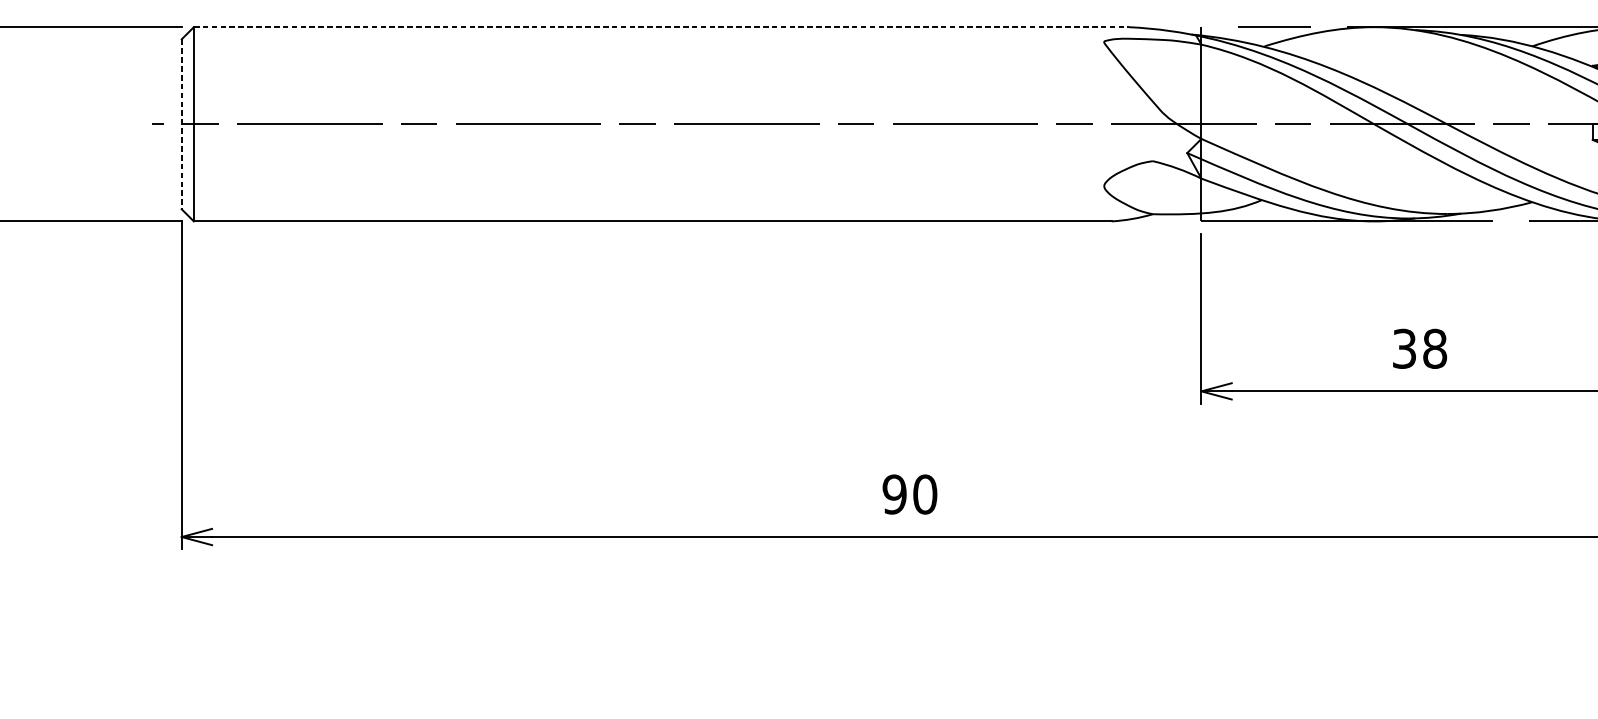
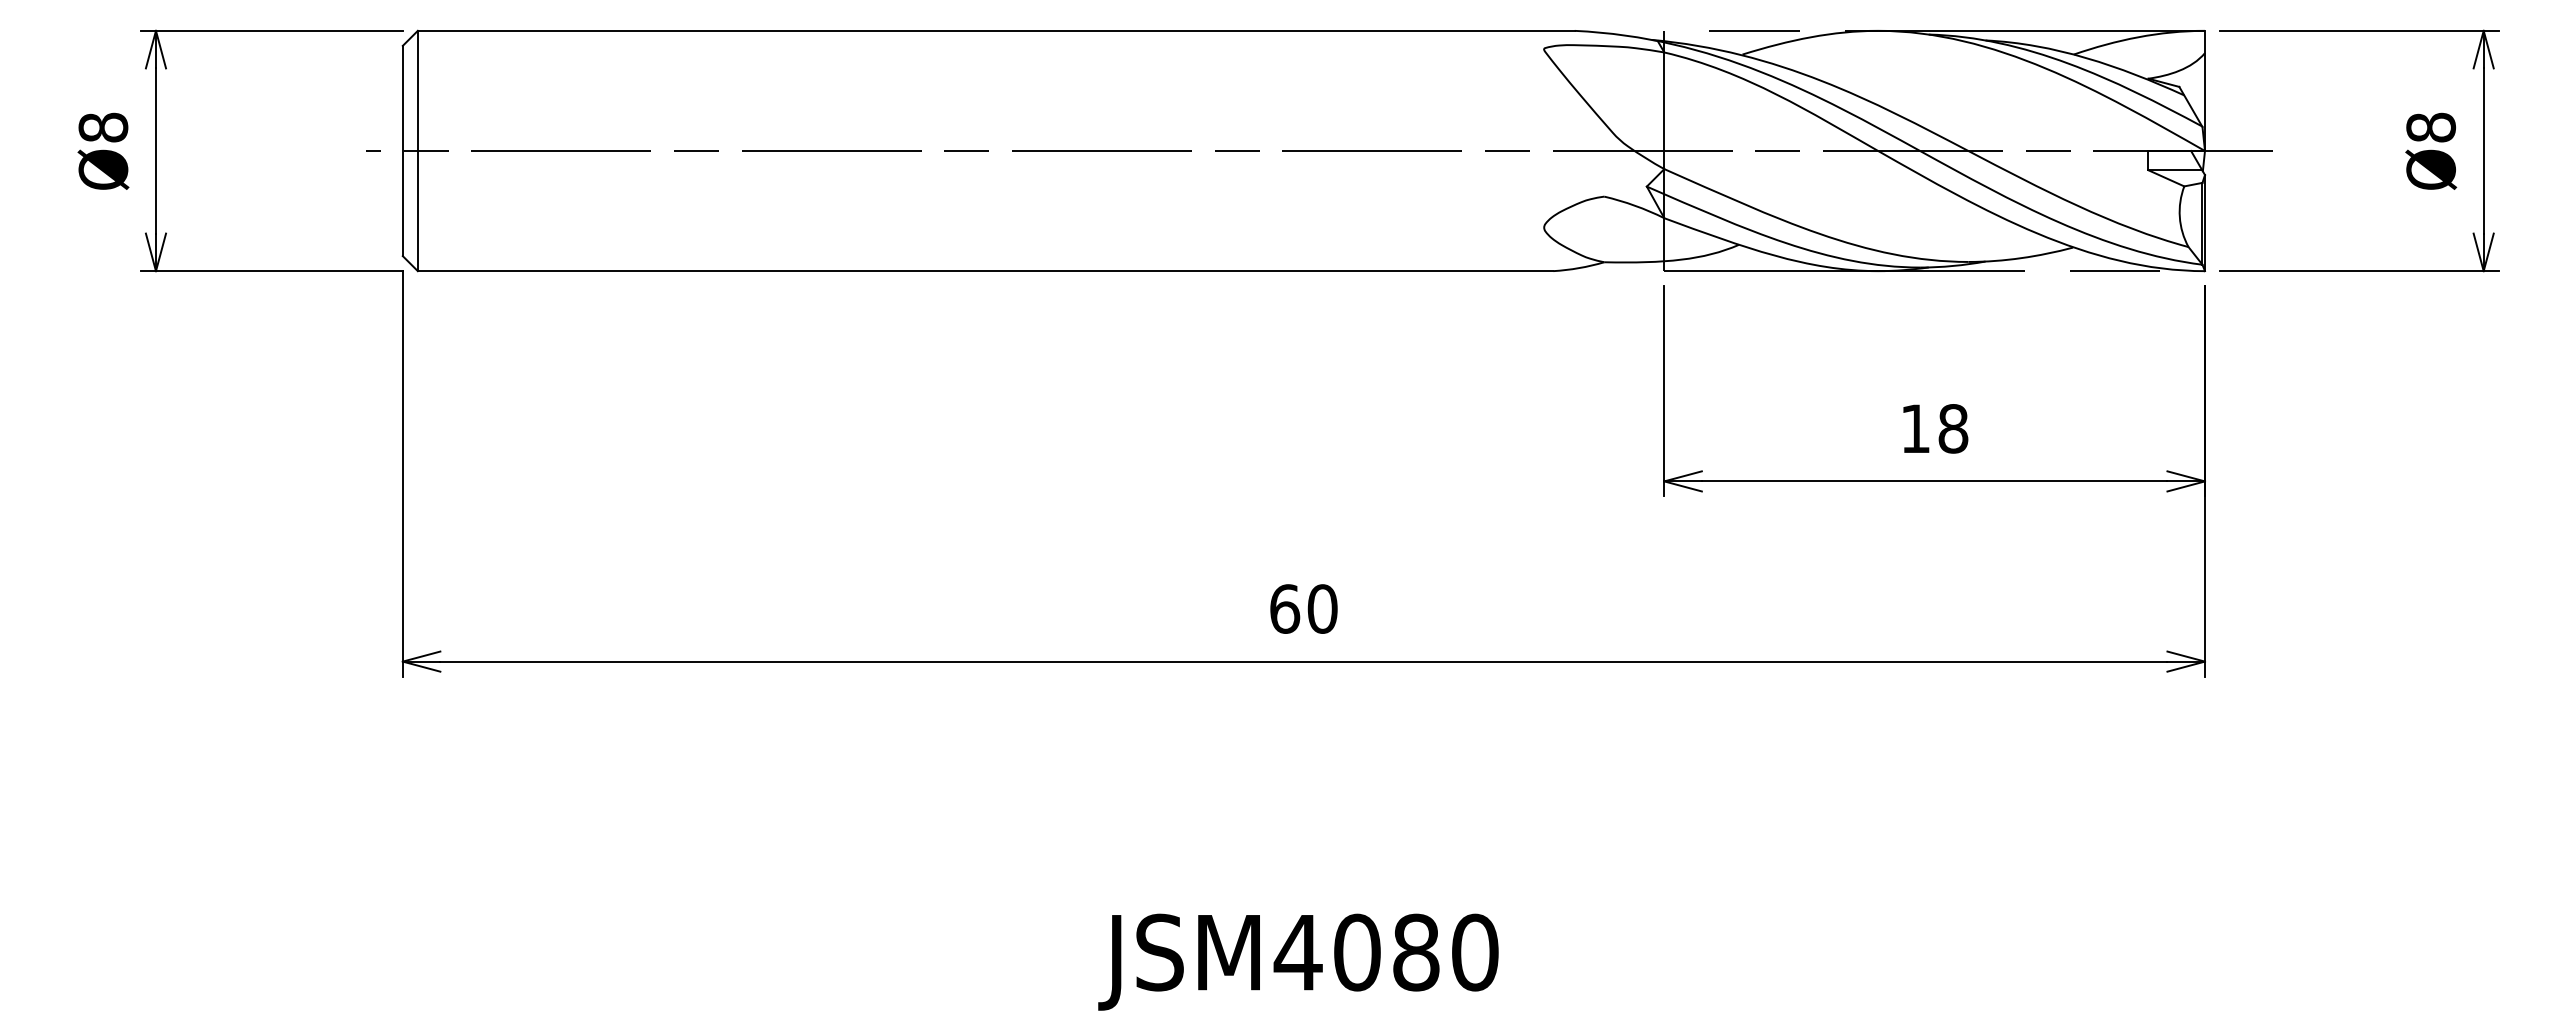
line: (661, 26) -> (996, 30), dashed -> solid
line: (181, 124) -> (402, 151), dashed -> solid
text: (1404, 348) -> (1915, 428), 38 -> 18
text: (895, 494) -> (1285, 608), 90 -> 60

